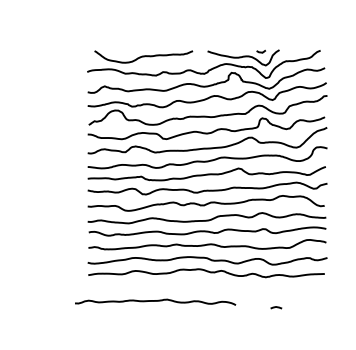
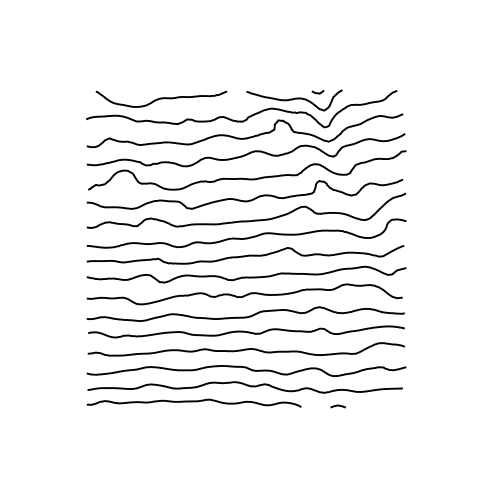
curve: (155, 301) -> (193, 402), moved
curve: (275, 307) -> (337, 406), moved

